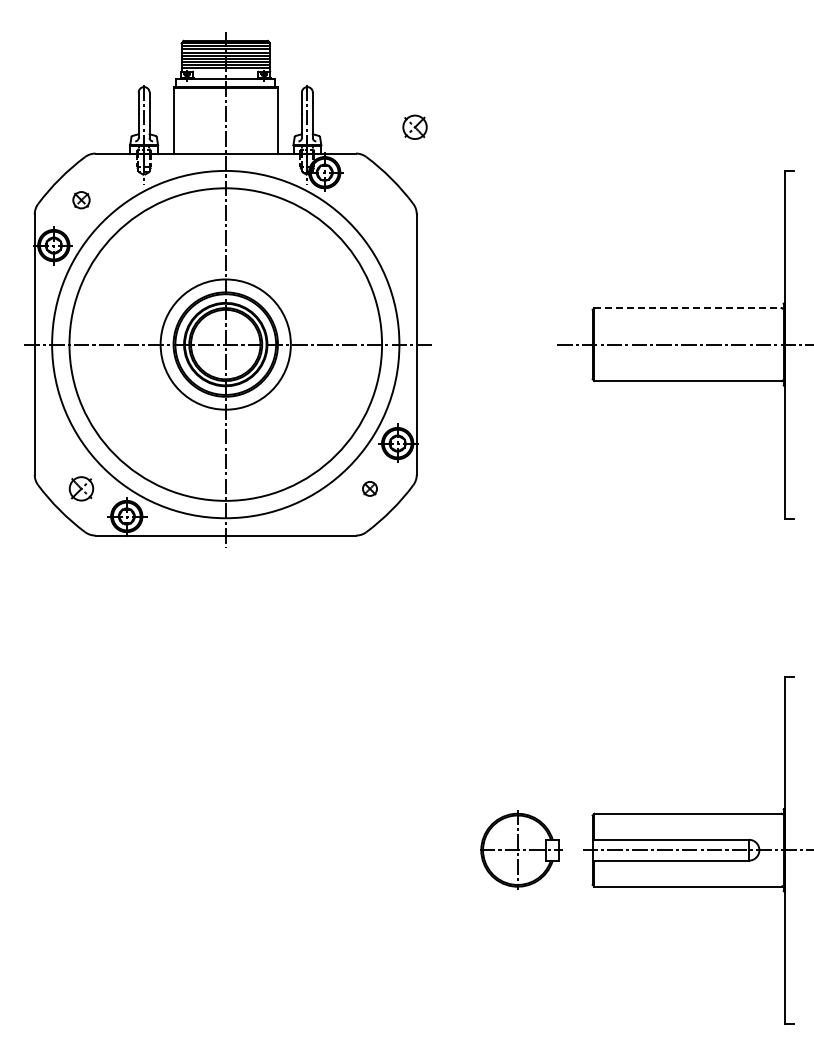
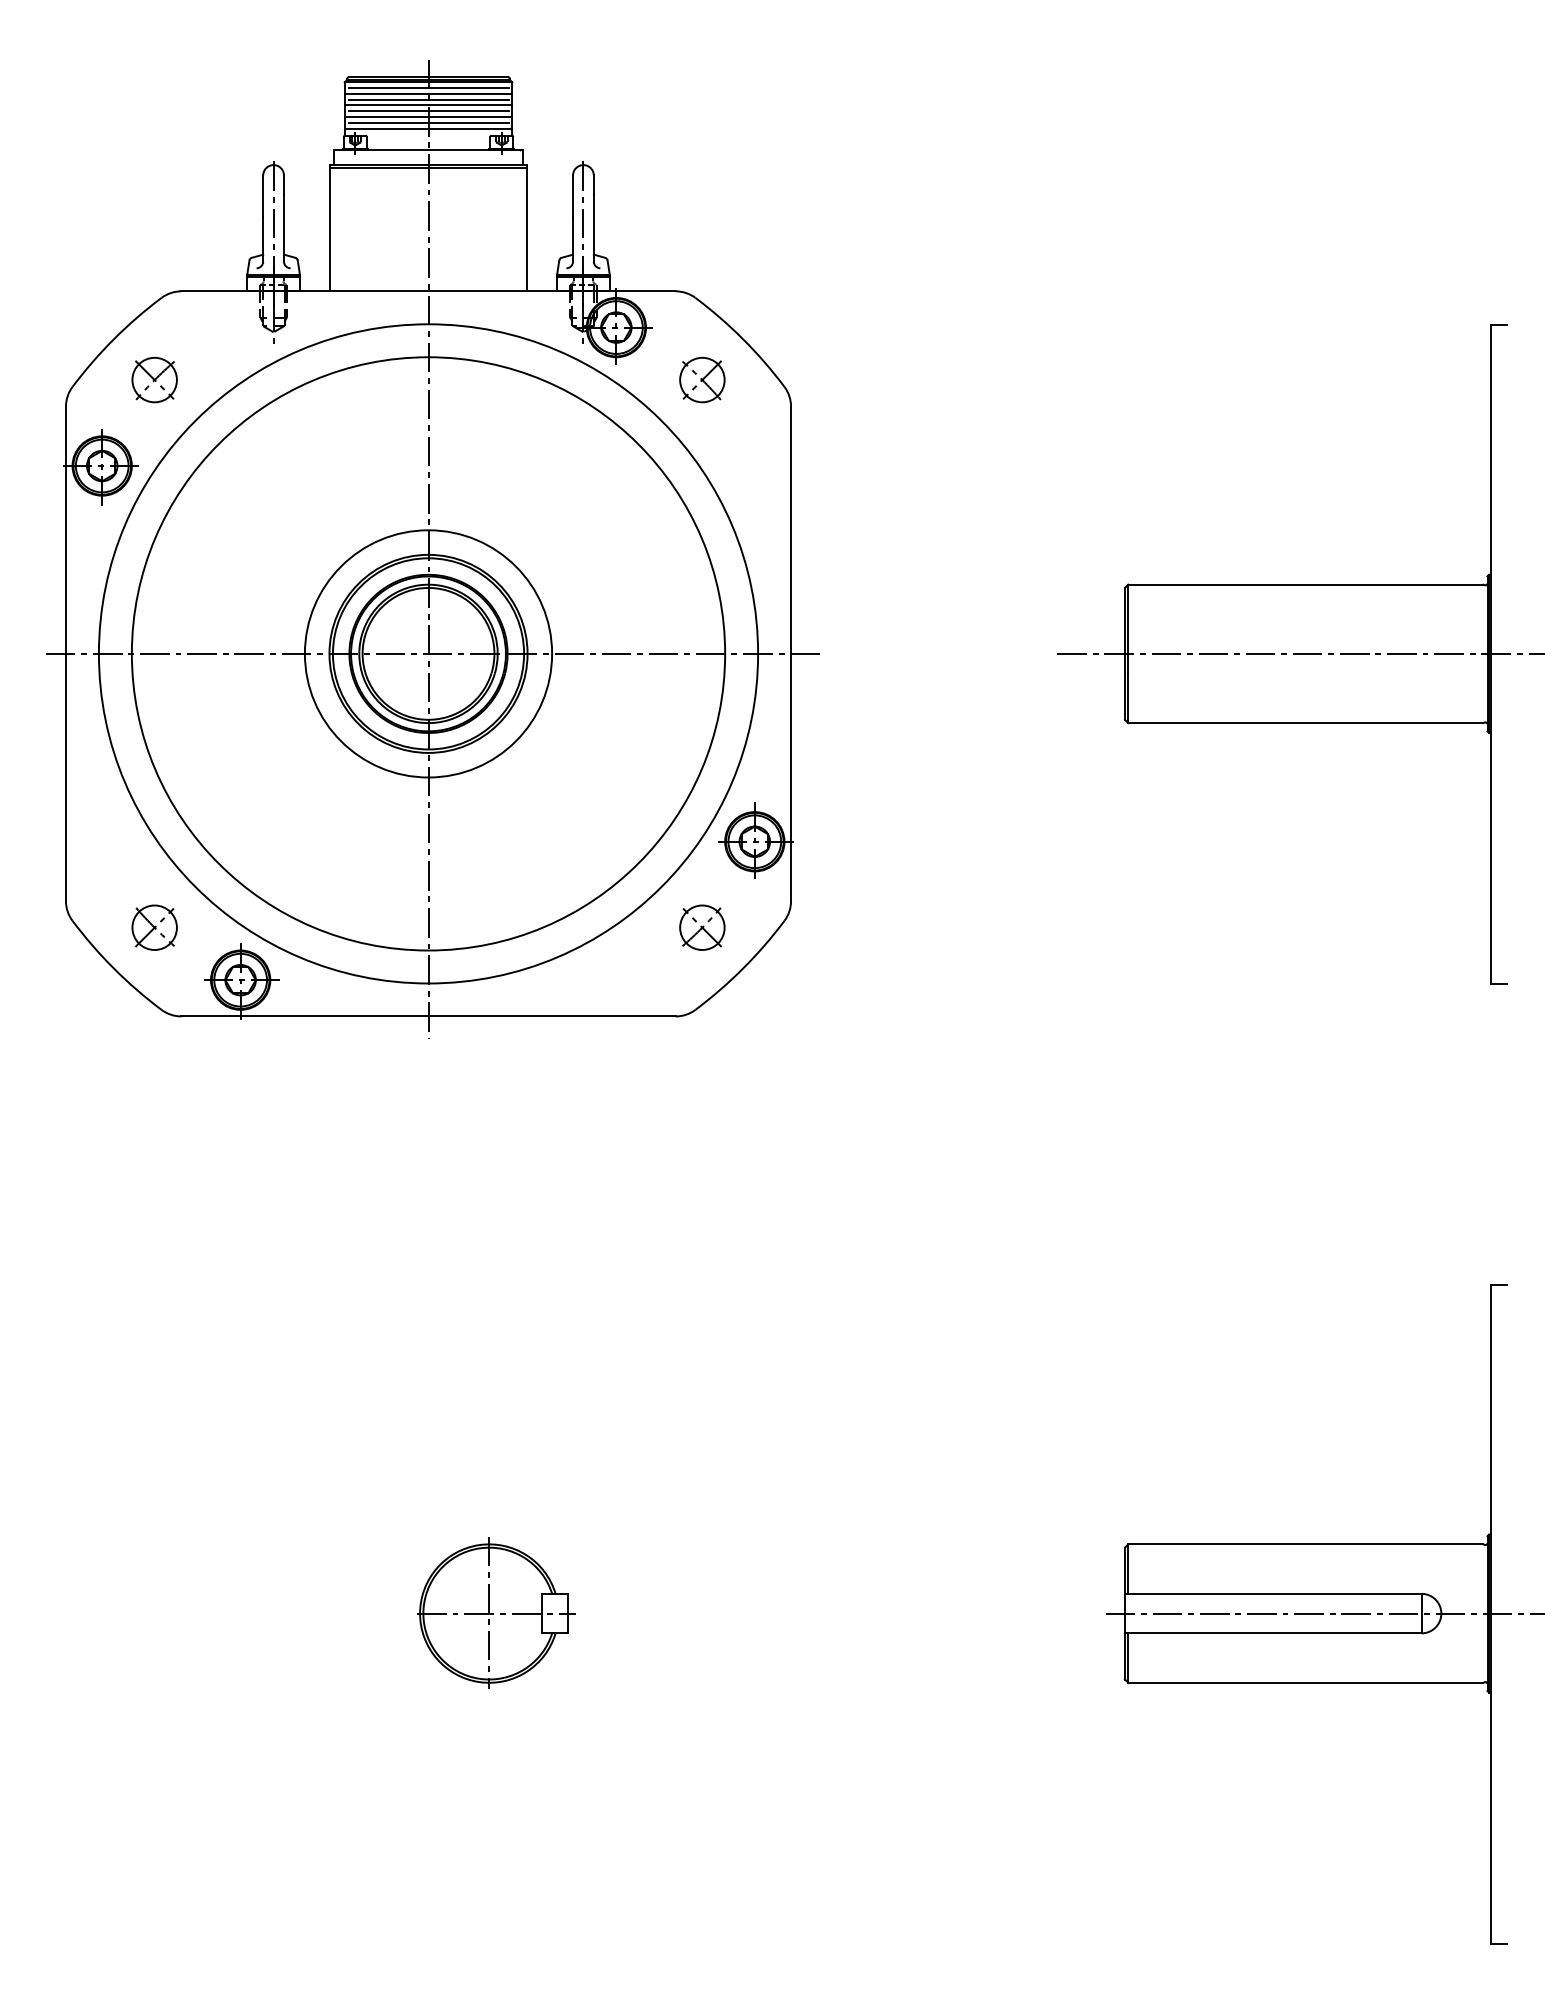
part: (414, 126) -> (701, 378), moved
part: (81, 199) -> (154, 378), size x1.43
line: (687, 308) -> (1304, 585), dashed -> solid
part: (369, 488) -> (701, 927), size x1.67
part: (521, 849) -> (496, 1612), moved

